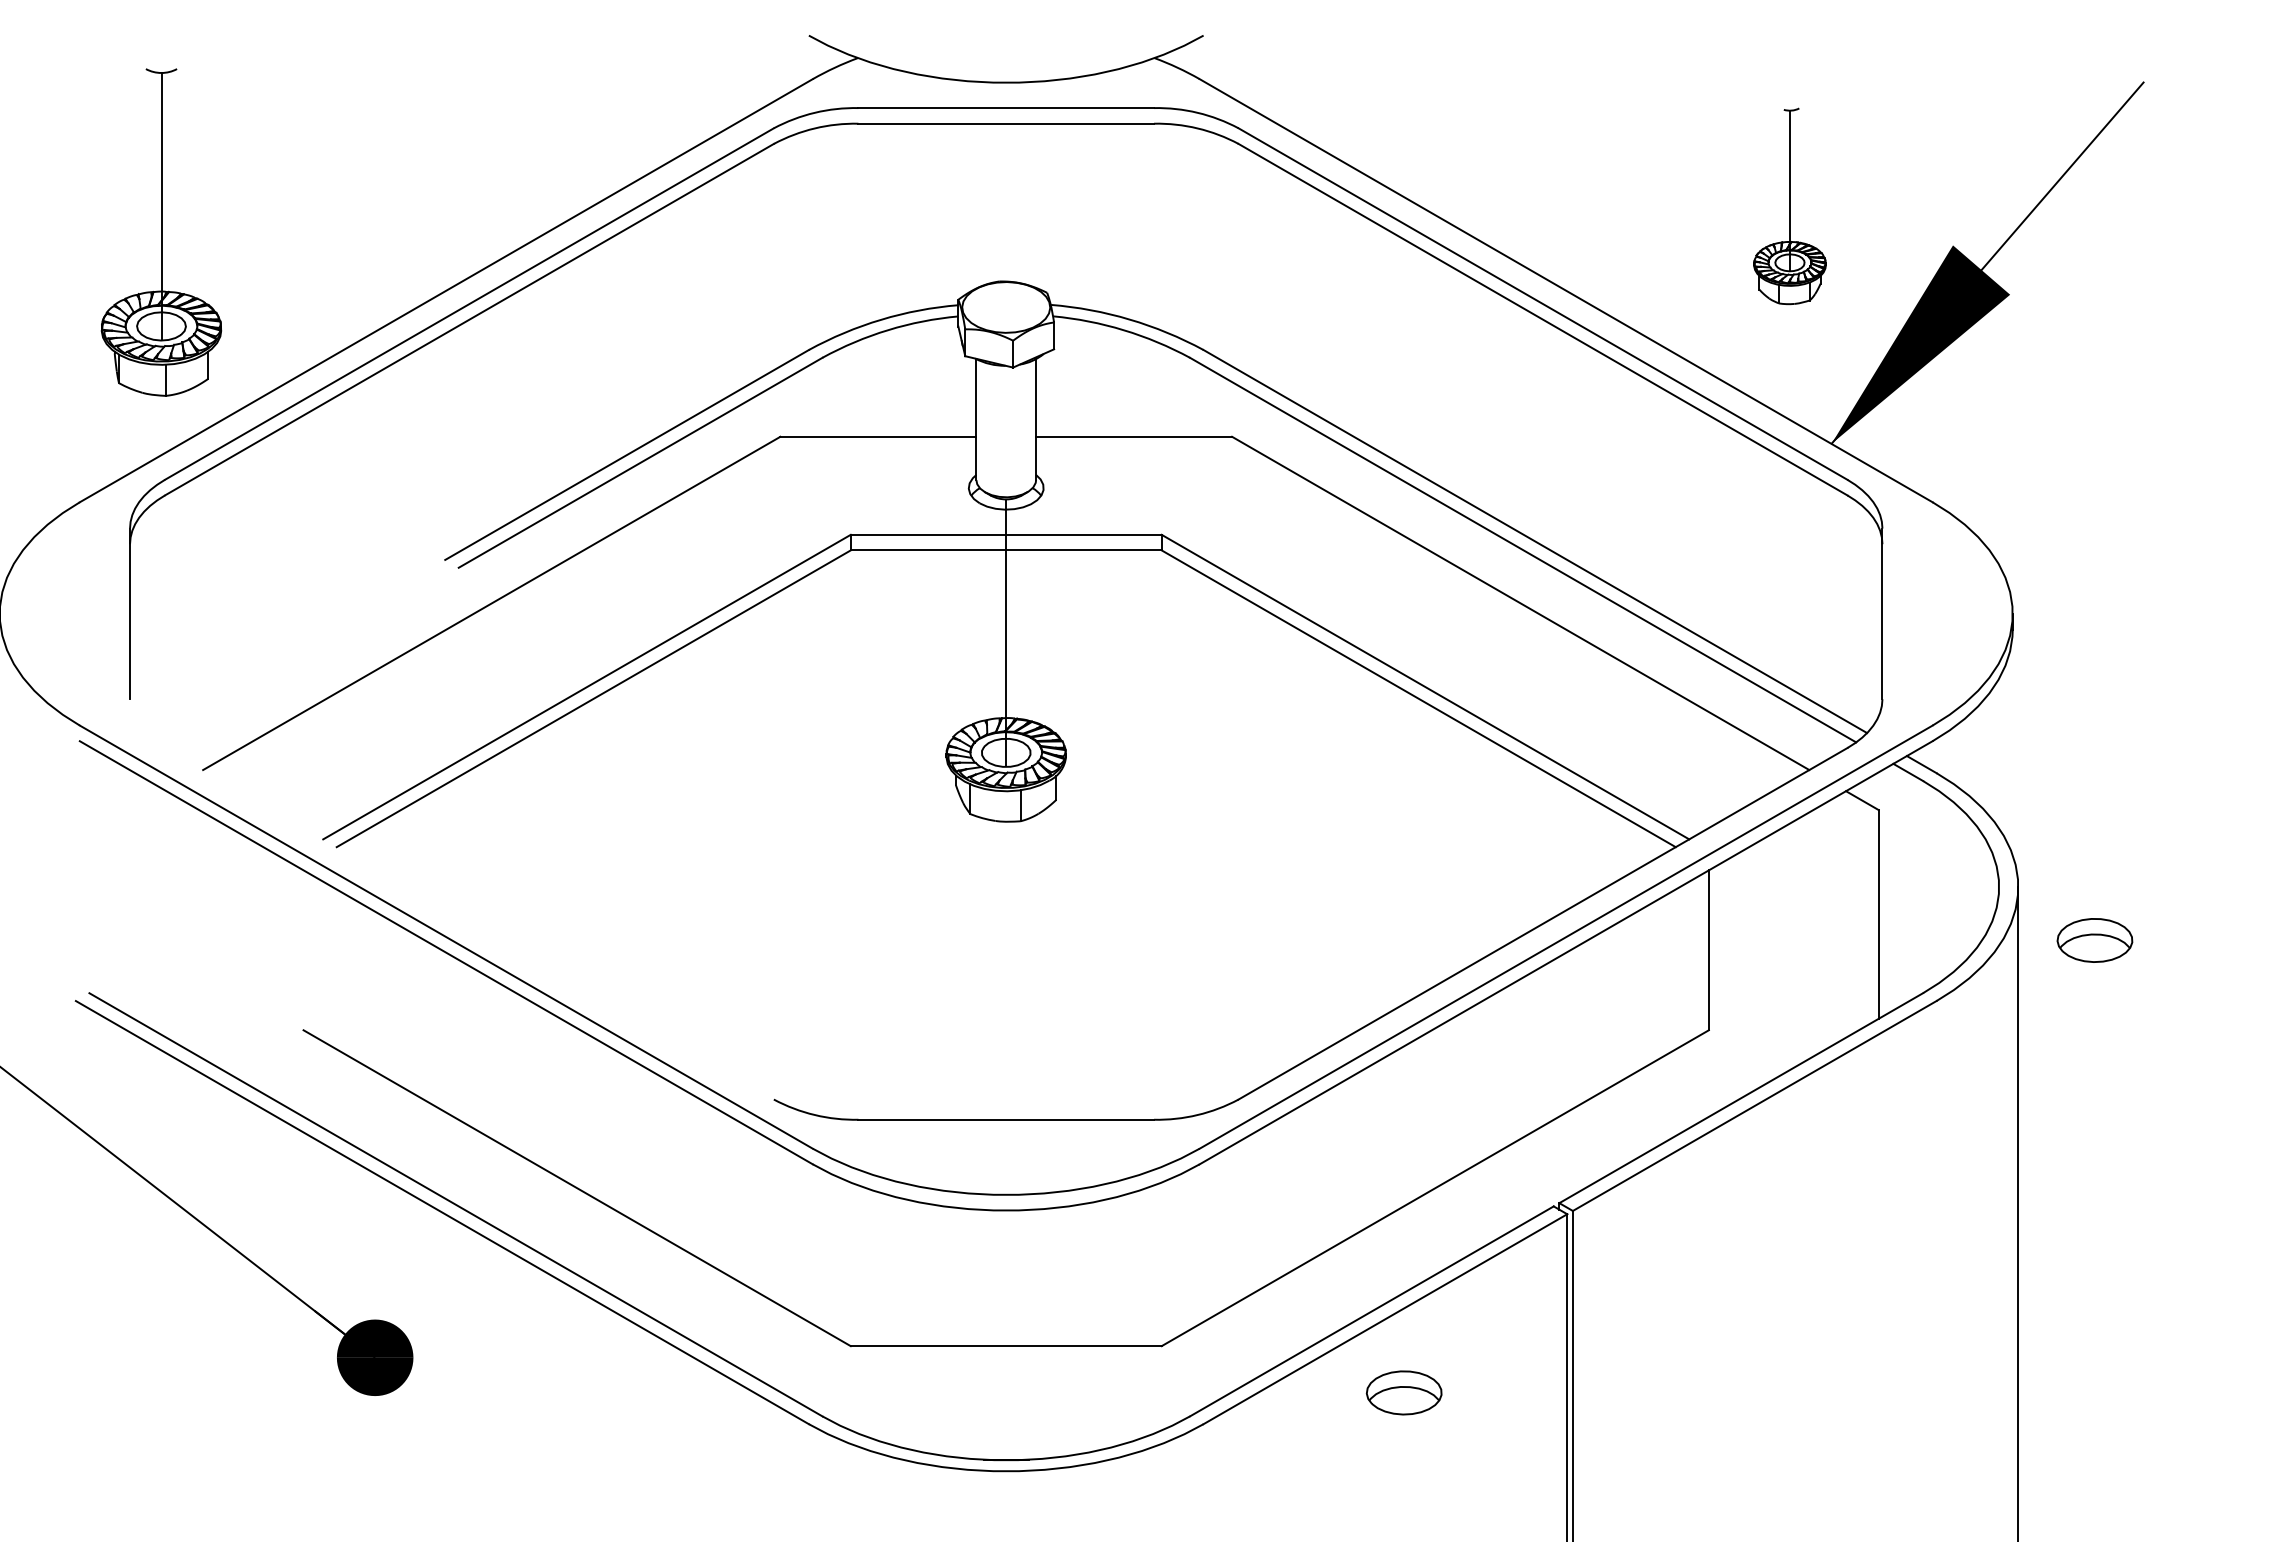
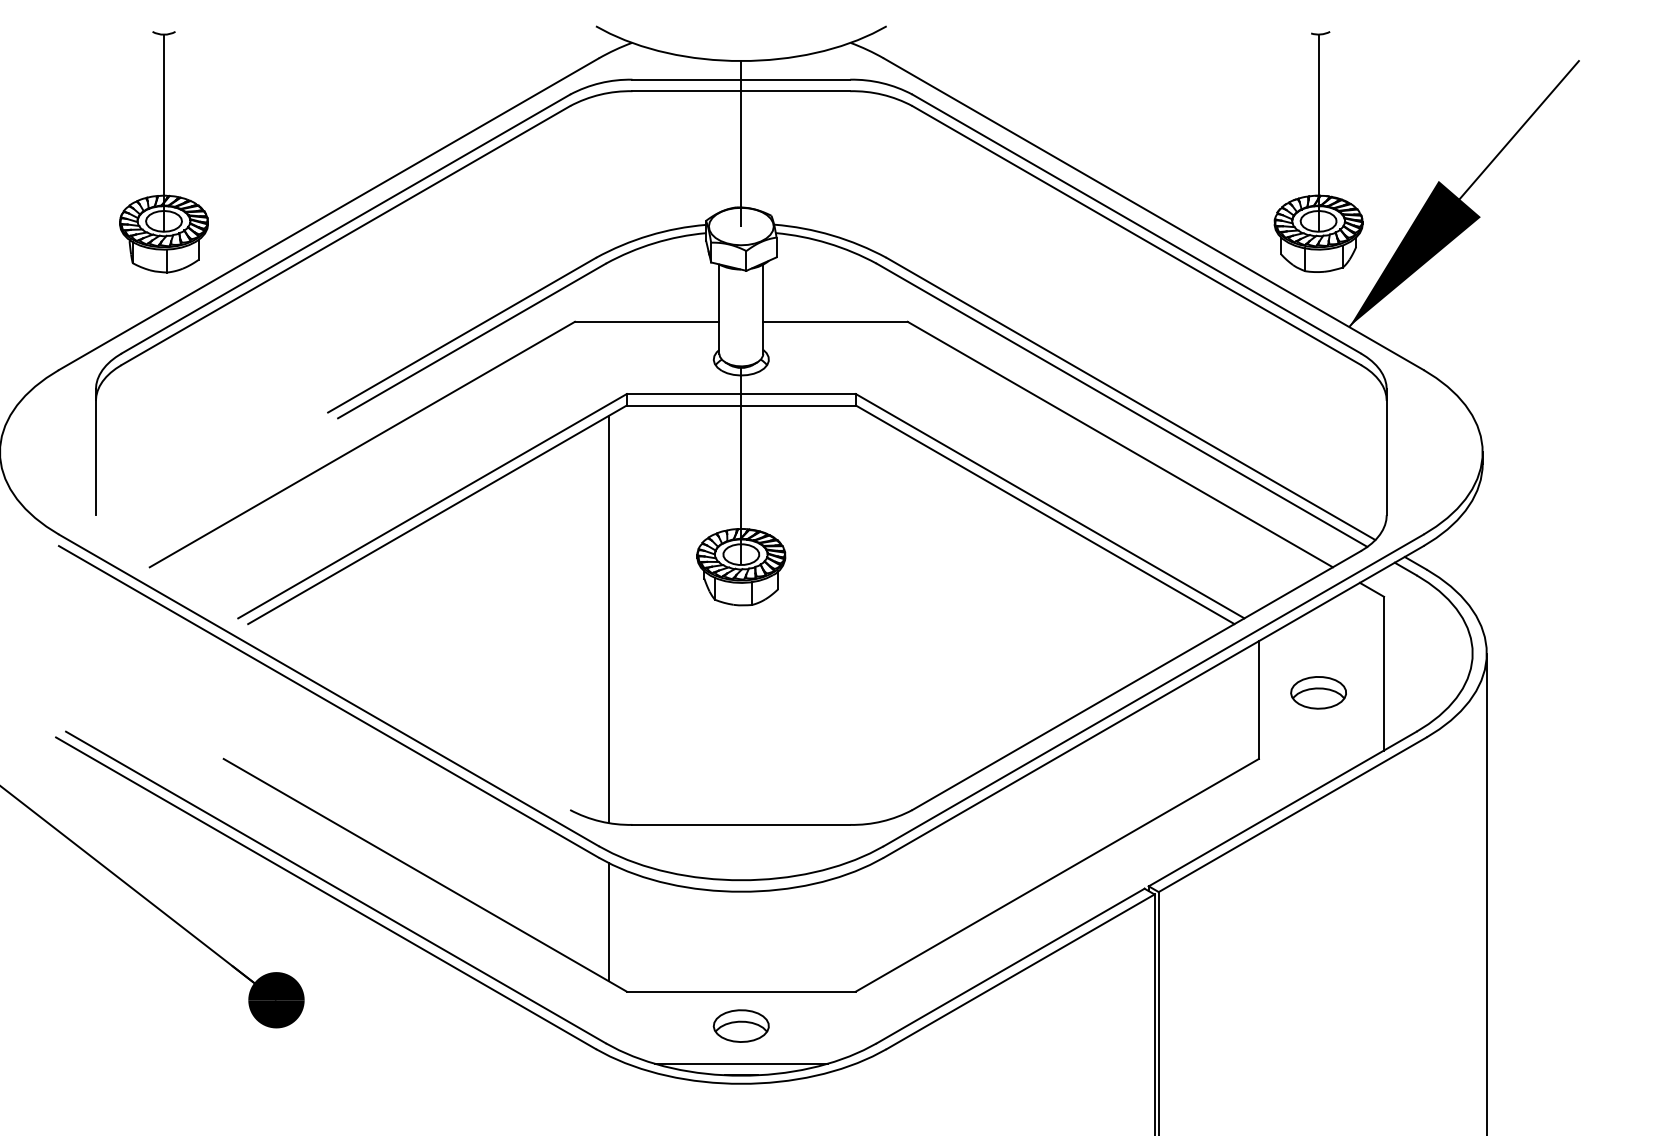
line: (1006, 194) -> (741, 143), added
part: (1789, 206) -> (1318, 152), size x1.67
part: (161, 232) -> (164, 152), moved
line: (826, 840) -> (608, 619), added
part: (2094, 940) -> (1318, 692), moved
line: (826, 1251) -> (608, 921), added
part: (1403, 1392) -> (740, 1025), moved
line: (1006, 1444) -> (741, 1064), added

